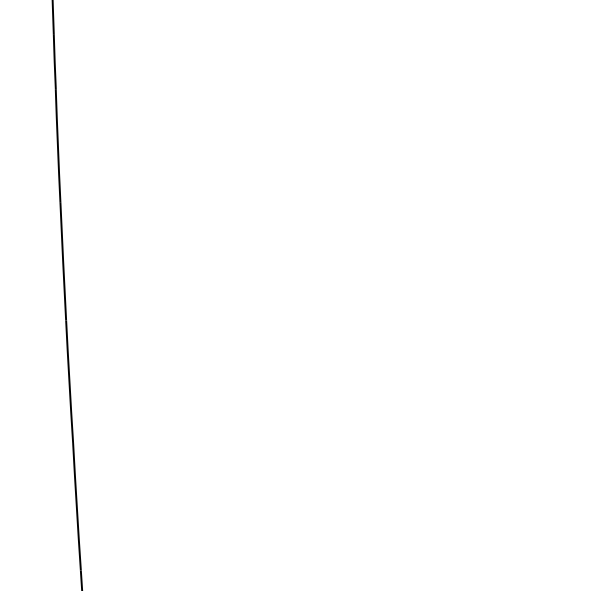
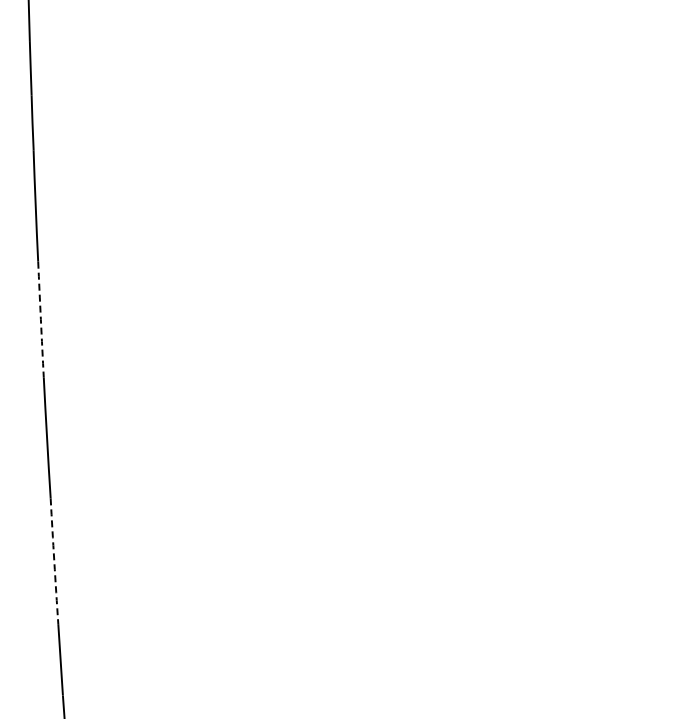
arc: (62, 261) -> (40, 319), solid -> dashed
arc: (76, 506) -> (54, 561), solid -> dashed

